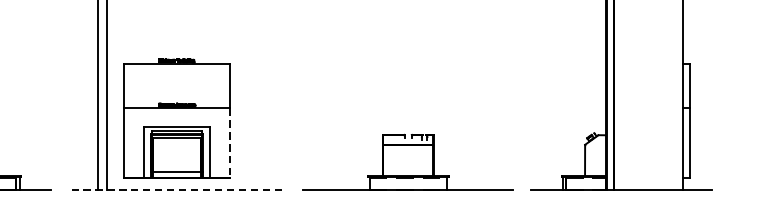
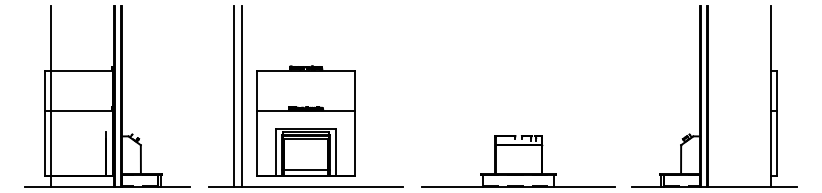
line: (229, 144) -> (354, 144), dashed -> solid
line: (177, 190) -> (306, 187), dashed -> solid

